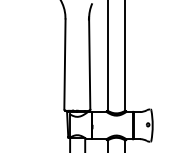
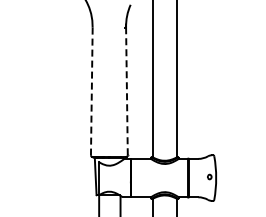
line: (64, 64) -> (91, 91), solid -> dashed
line: (89, 64) -> (126, 91), solid -> dashed

